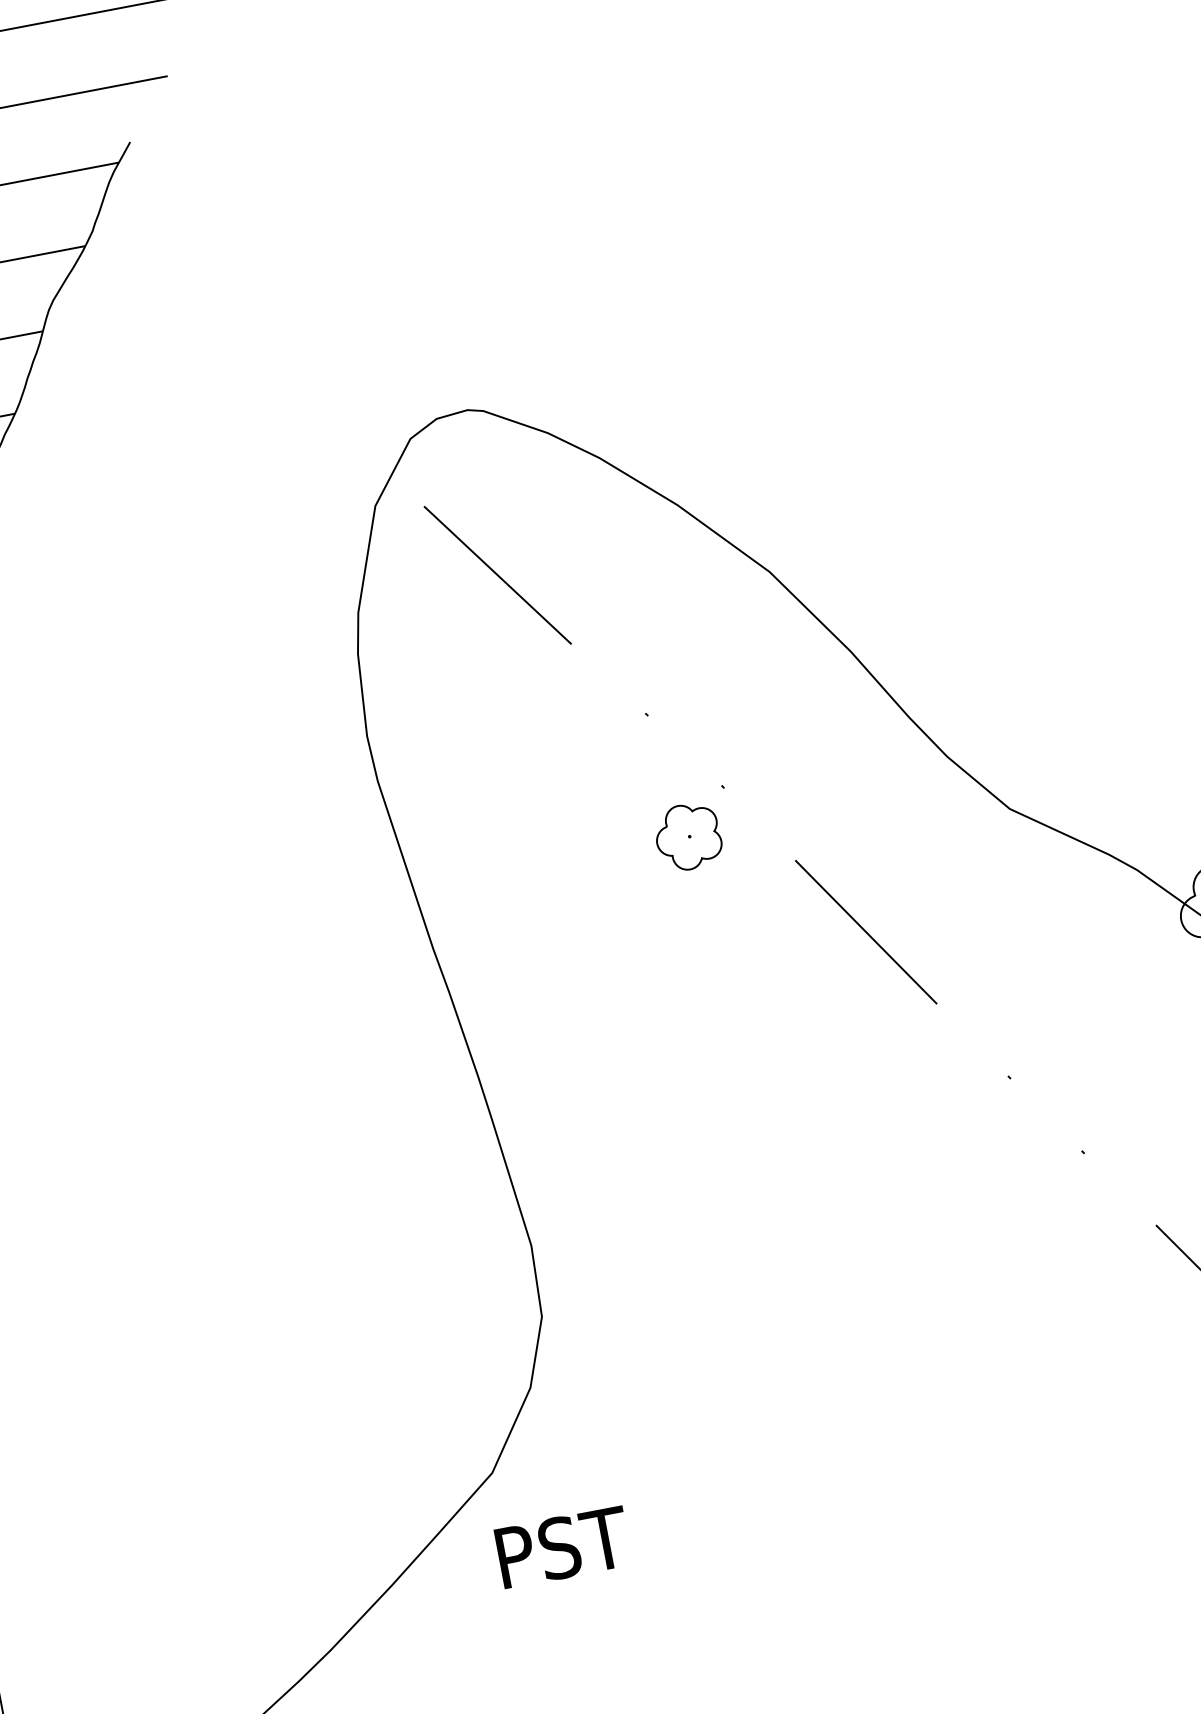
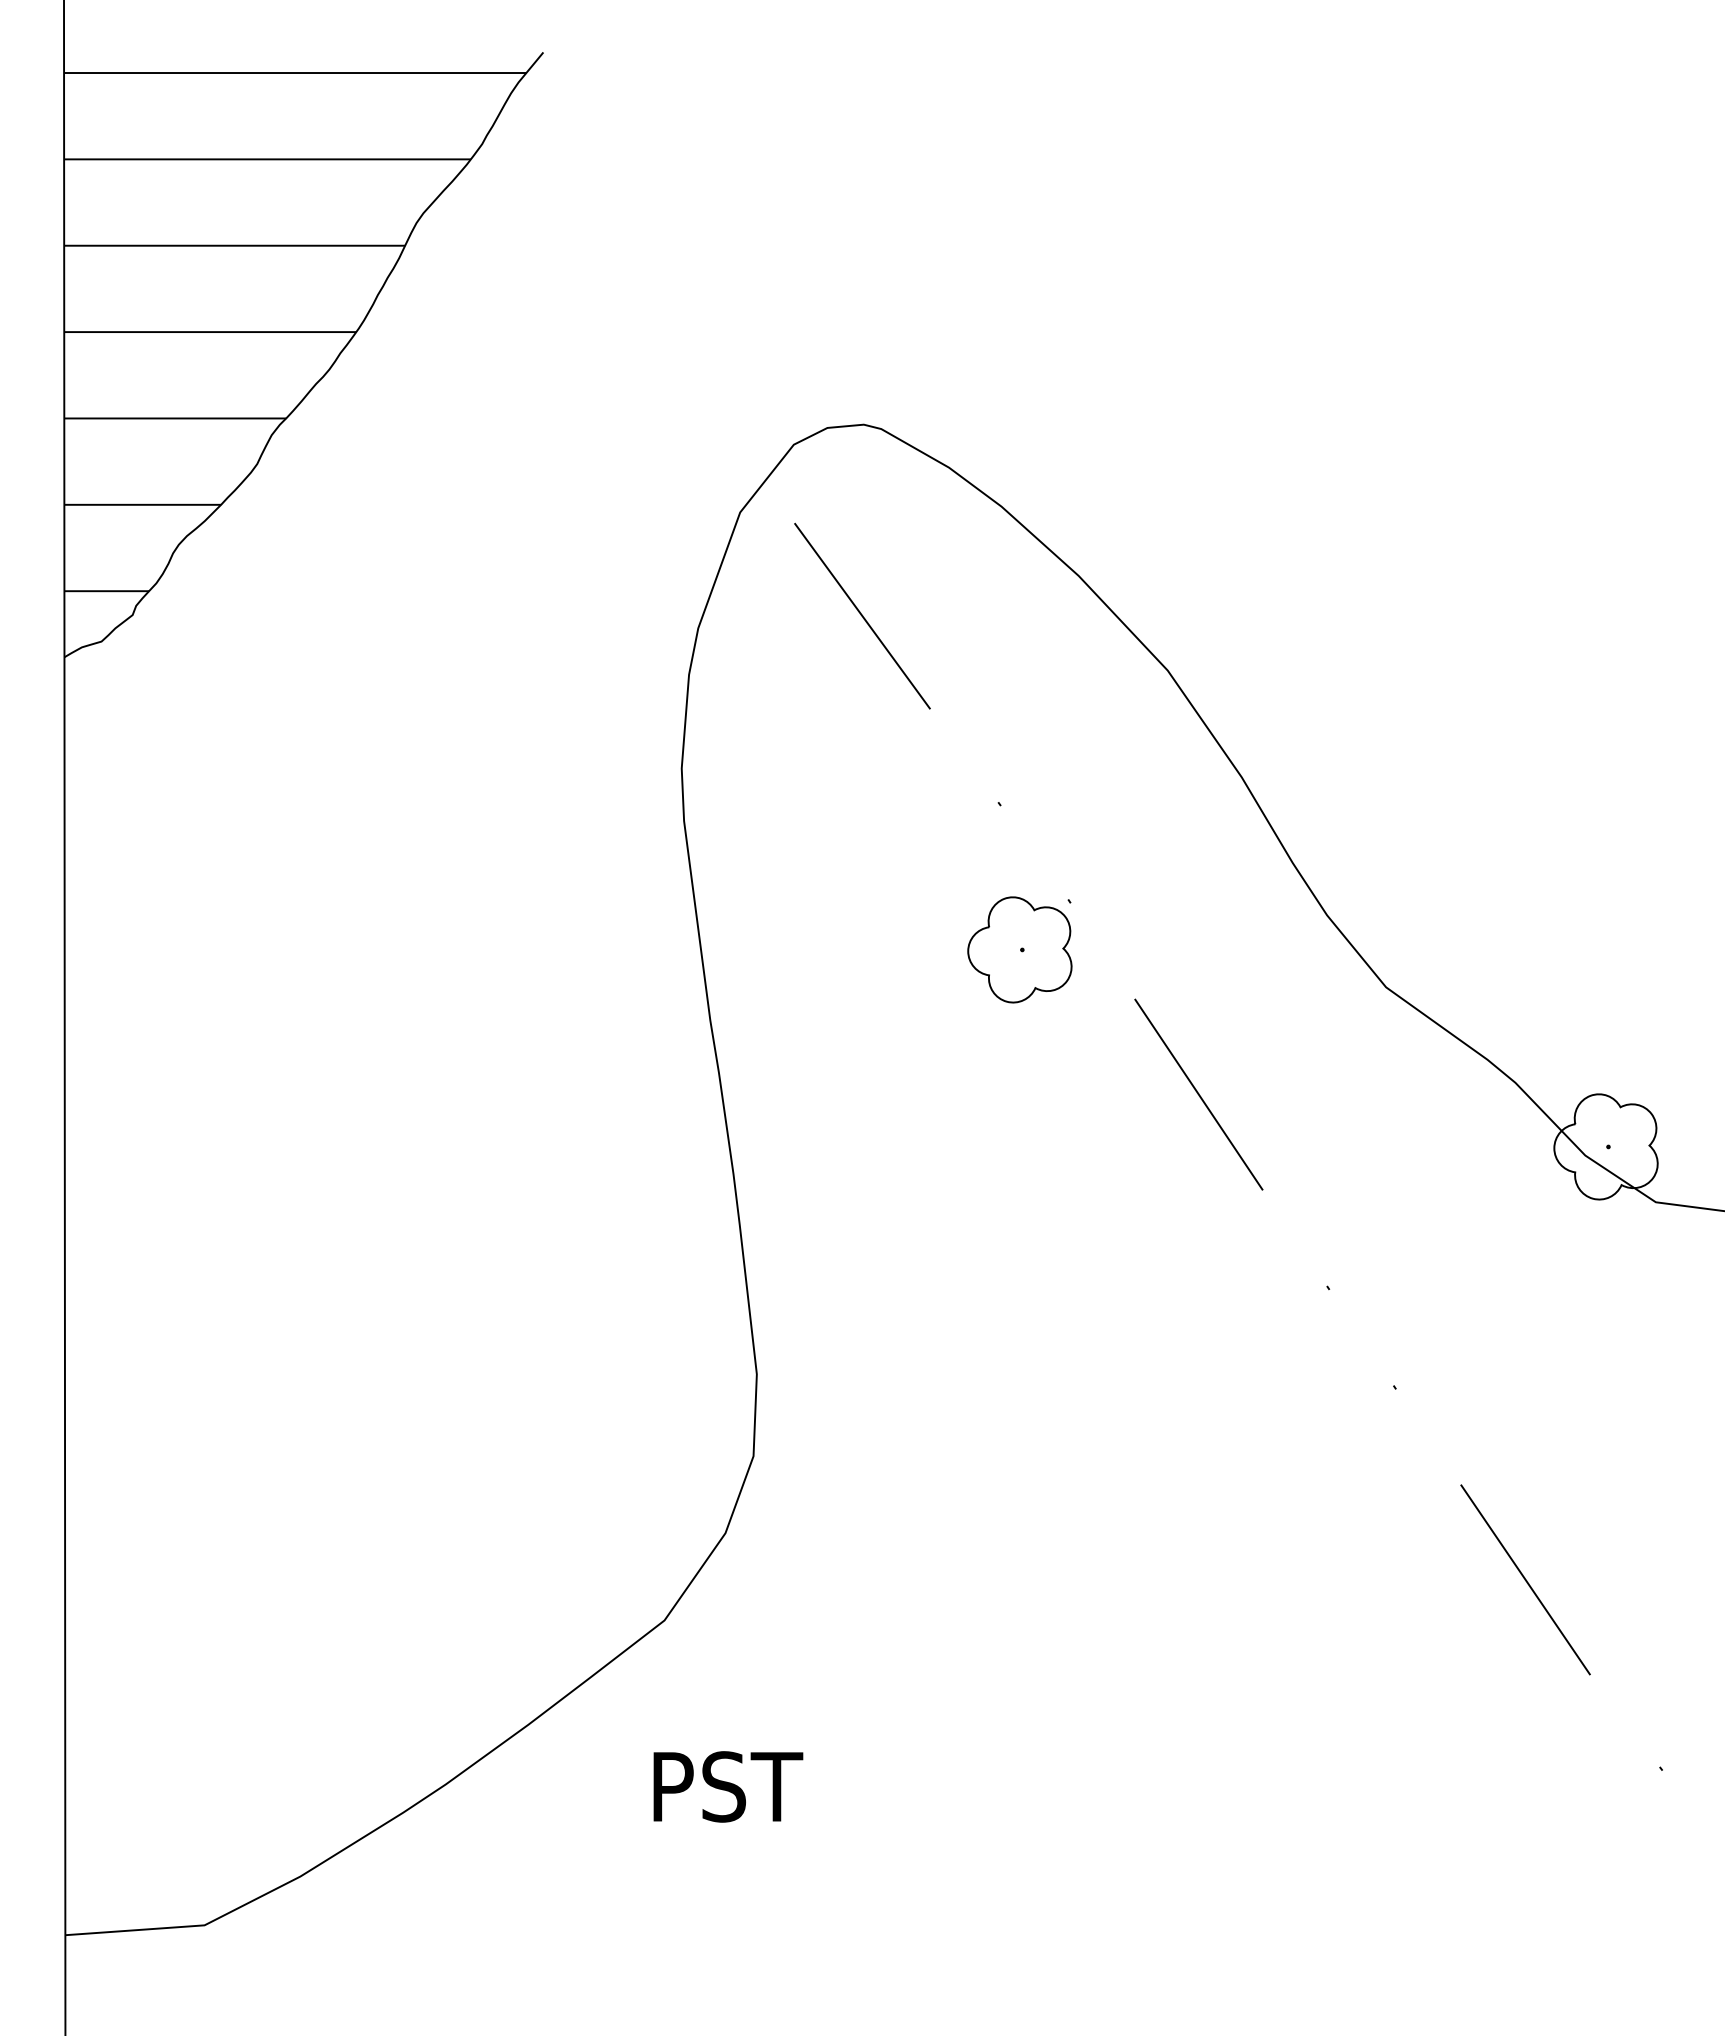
part: (687, 836) -> (1019, 949), size x1.43
text: (563, 1546) -> (728, 1786), moved

